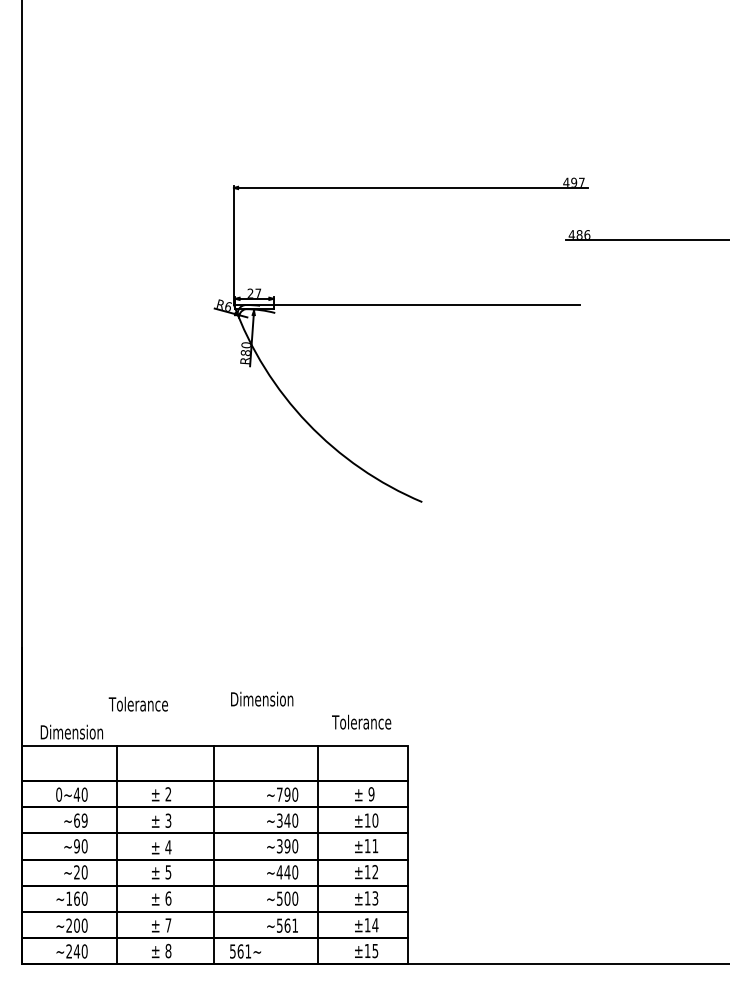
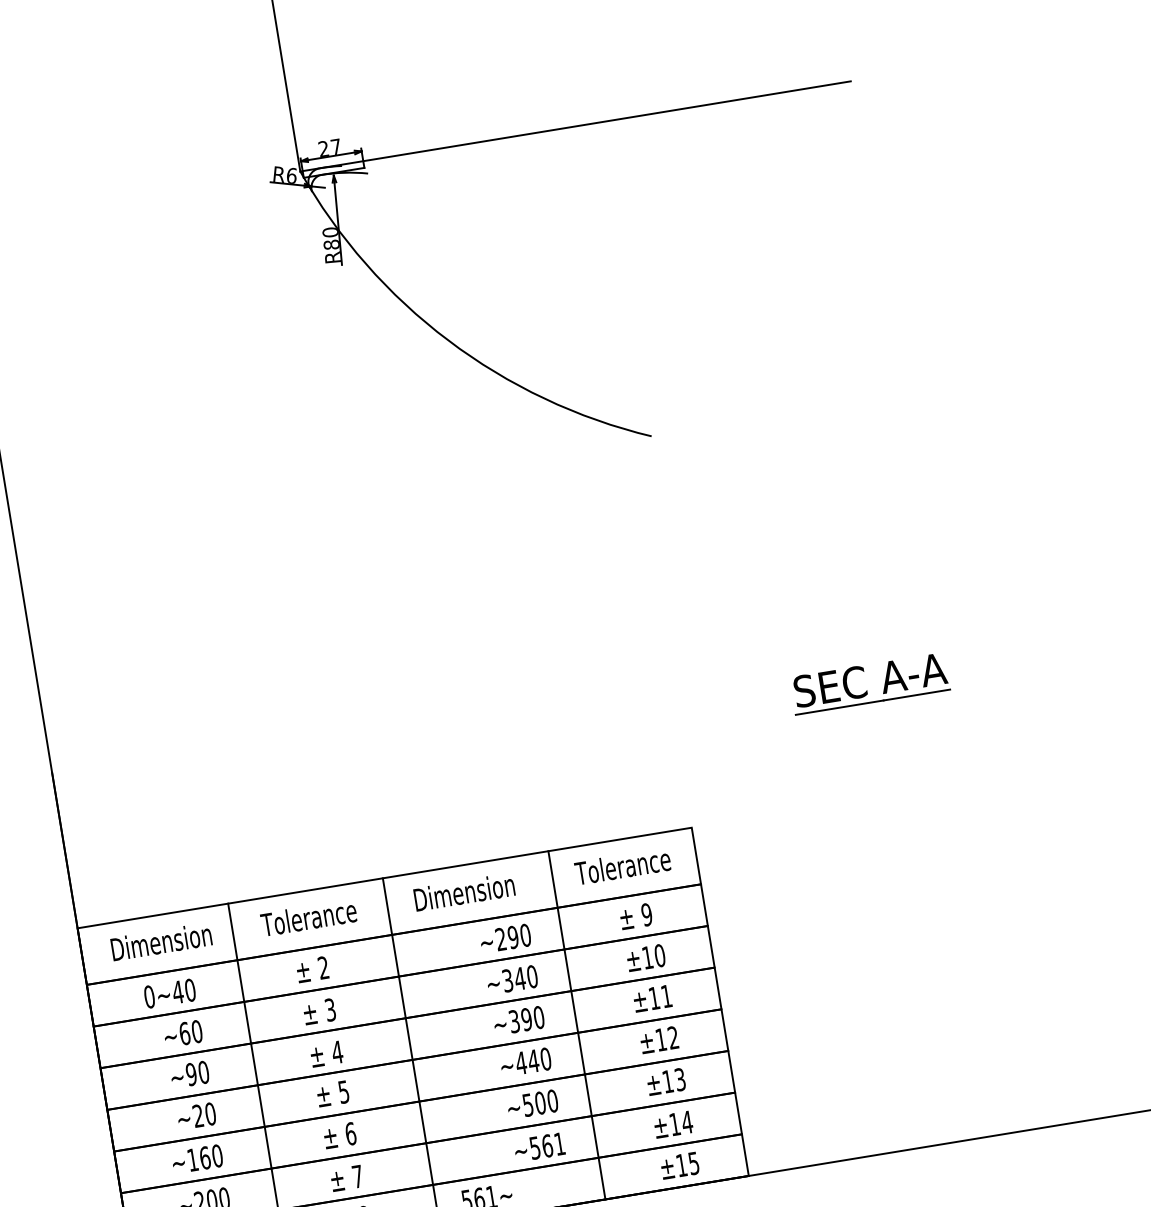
part: (531, 675) -> (870, 683), added
text: (262, 698) -> (464, 891), moved
text: (137, 703) -> (307, 916), moved
text: (361, 721) -> (622, 865), moved
text: (71, 731) -> (160, 940), moved
text: (279, 794) -> (500, 939), ~790 -> ~290
text: (84, 820) -> (196, 1031), ~69 -> ~60

